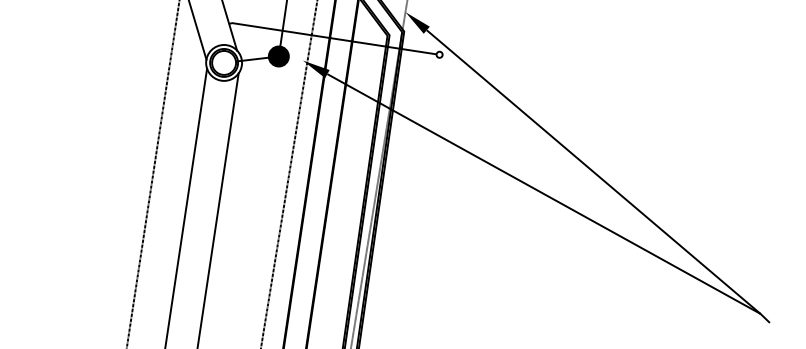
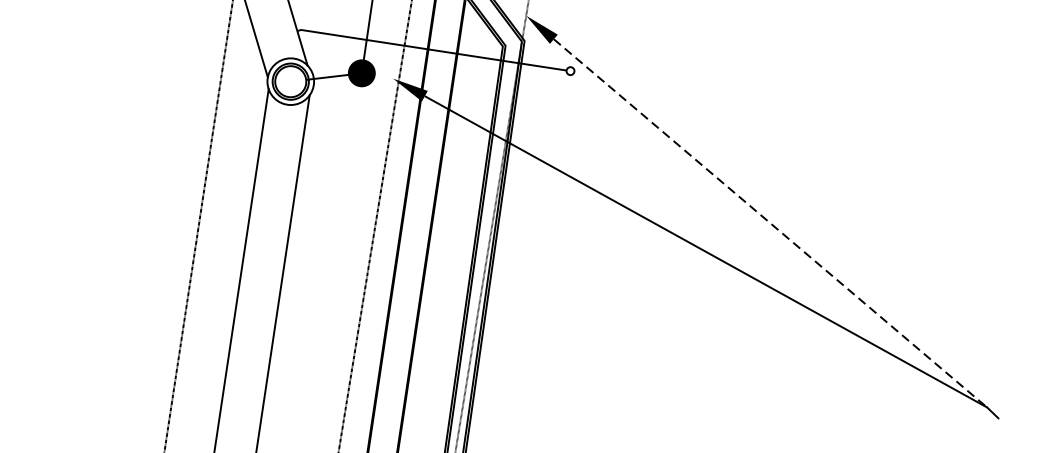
line: (594, 172) -> (771, 223), solid -> dashed

